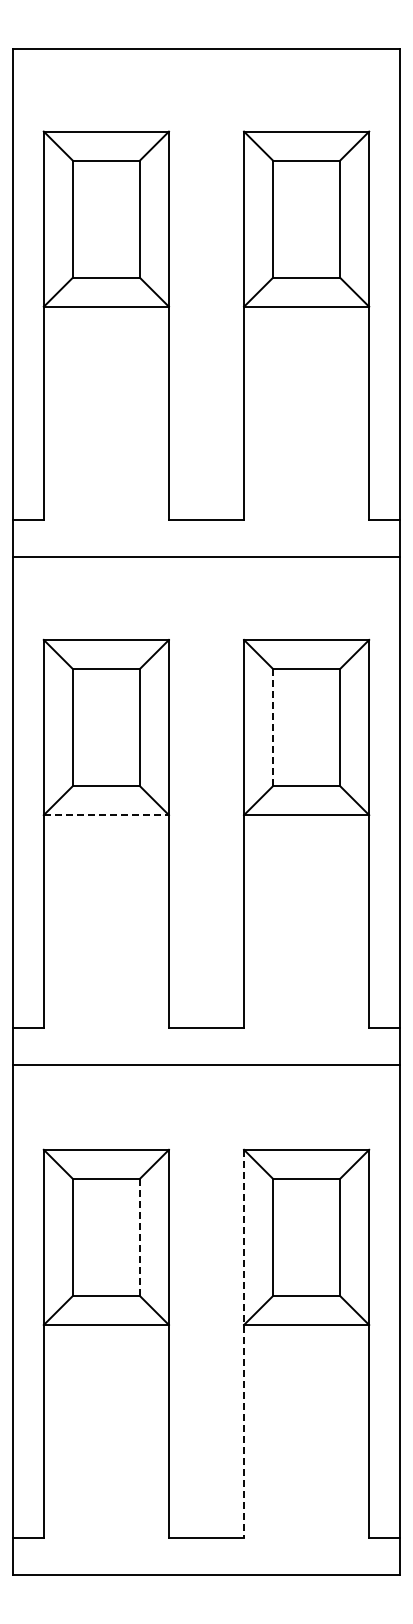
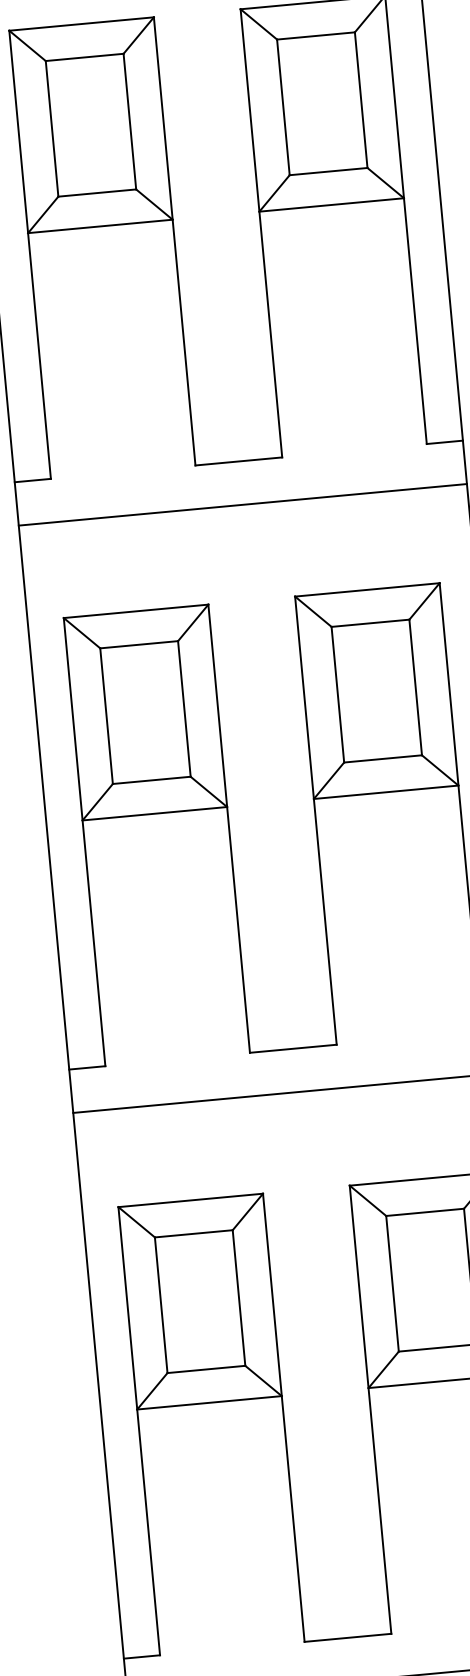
line: (272, 727) -> (337, 694), dashed -> solid
line: (106, 815) -> (155, 814), dashed -> solid
line: (140, 1237) -> (239, 1298), dashed -> solid
line: (244, 1343) -> (371, 1409), dashed -> solid

